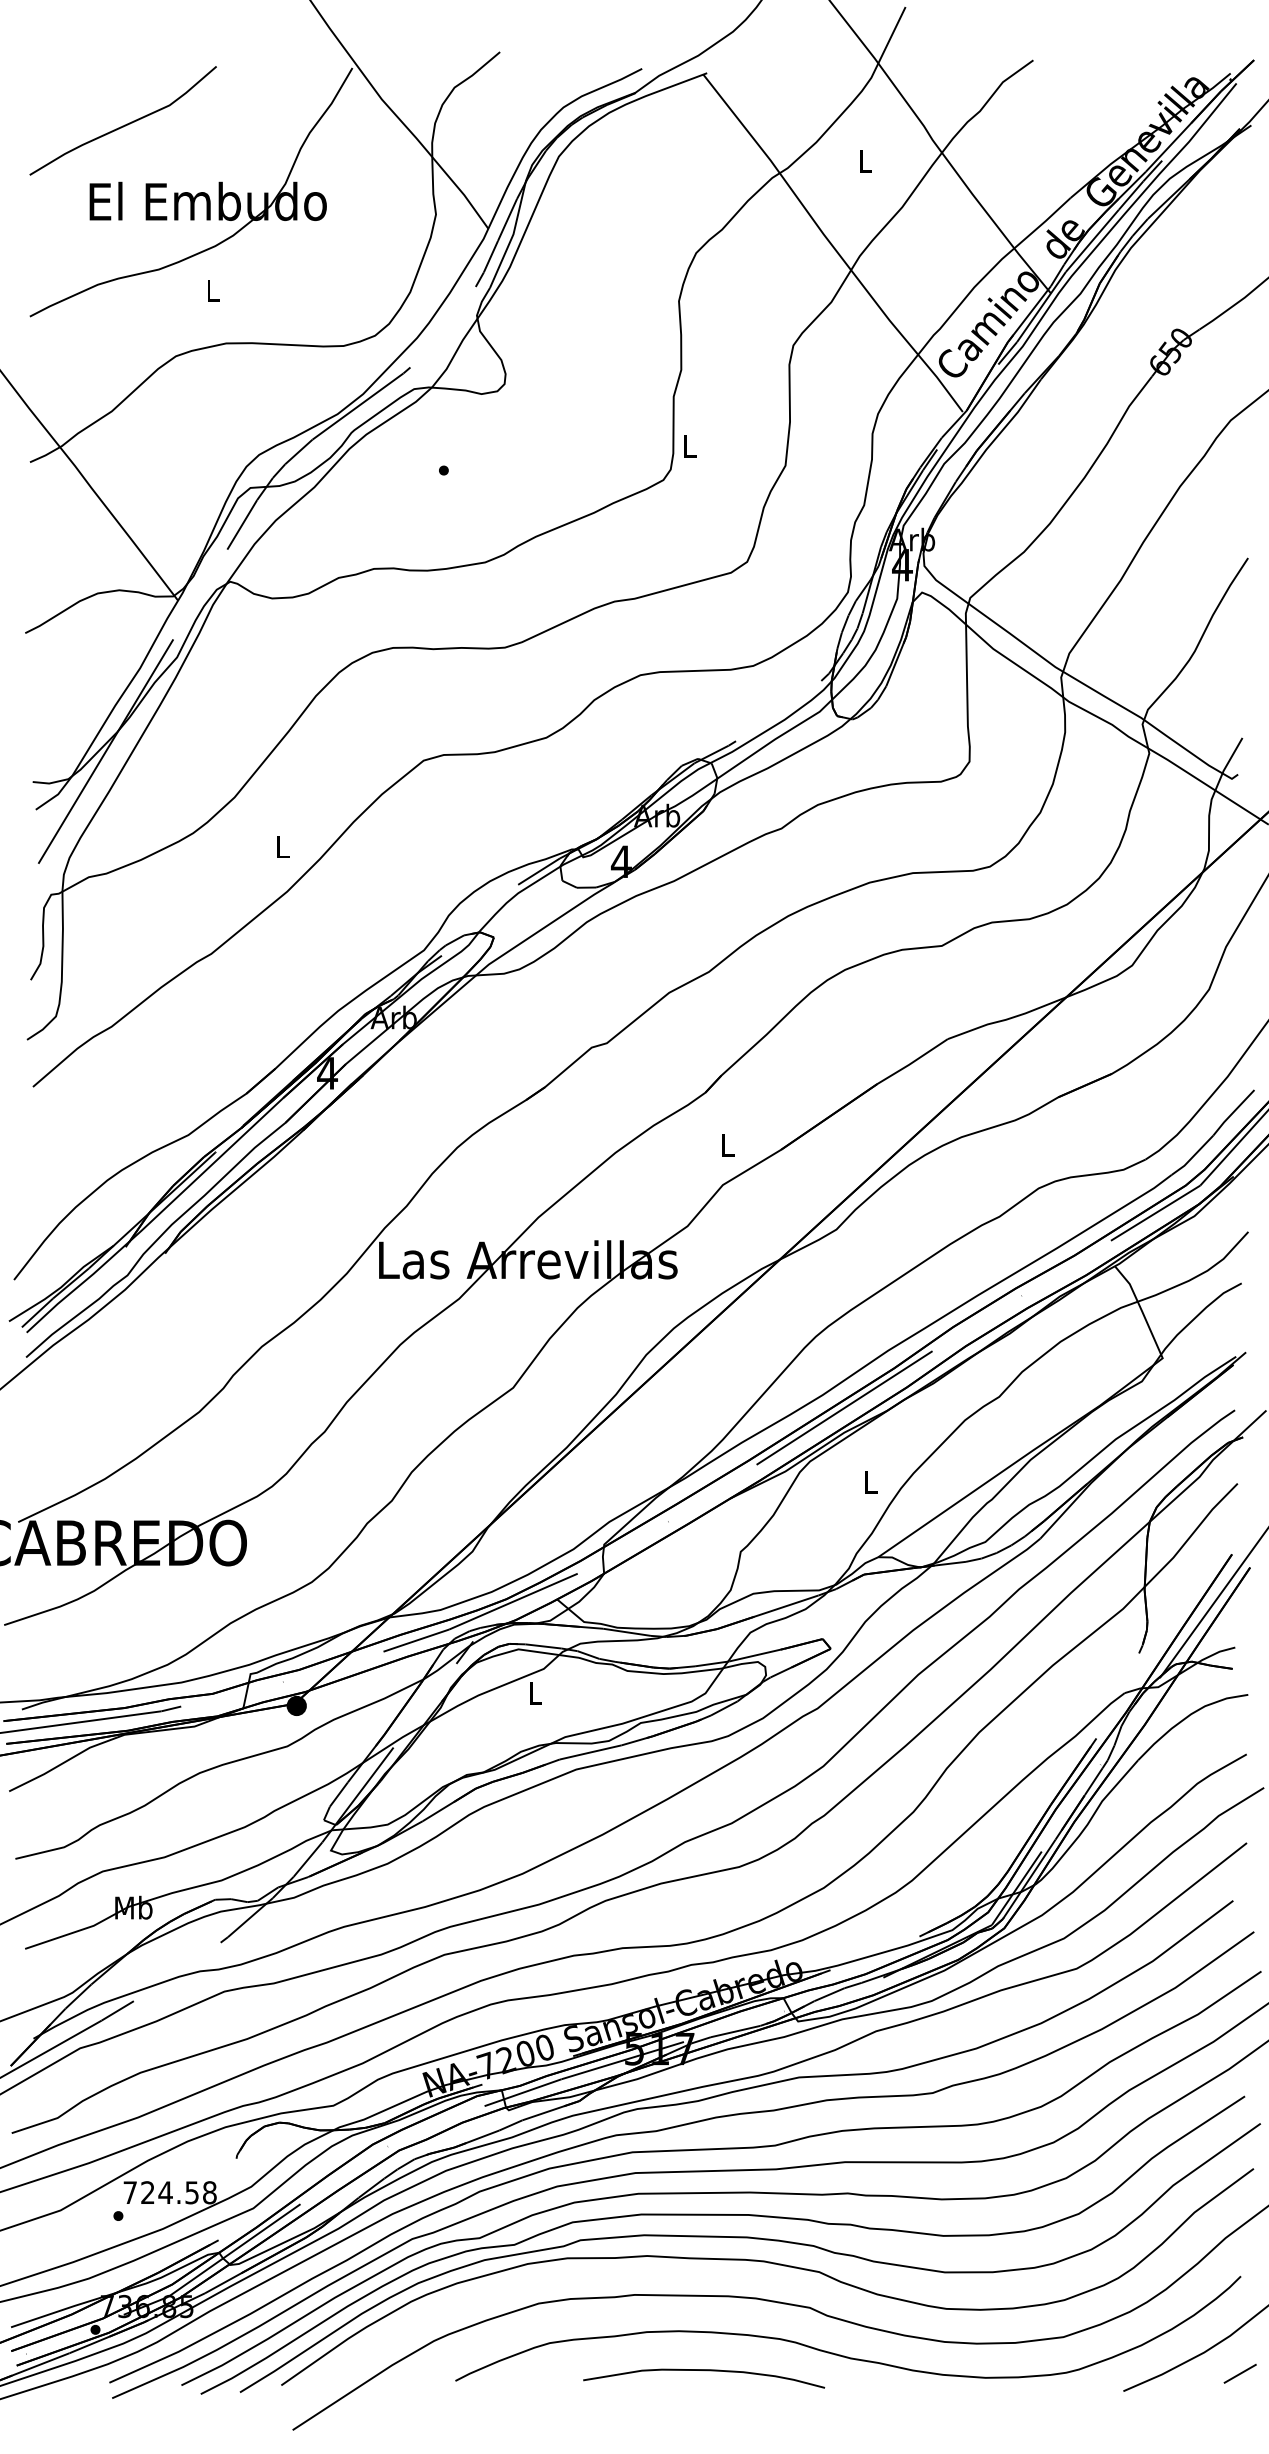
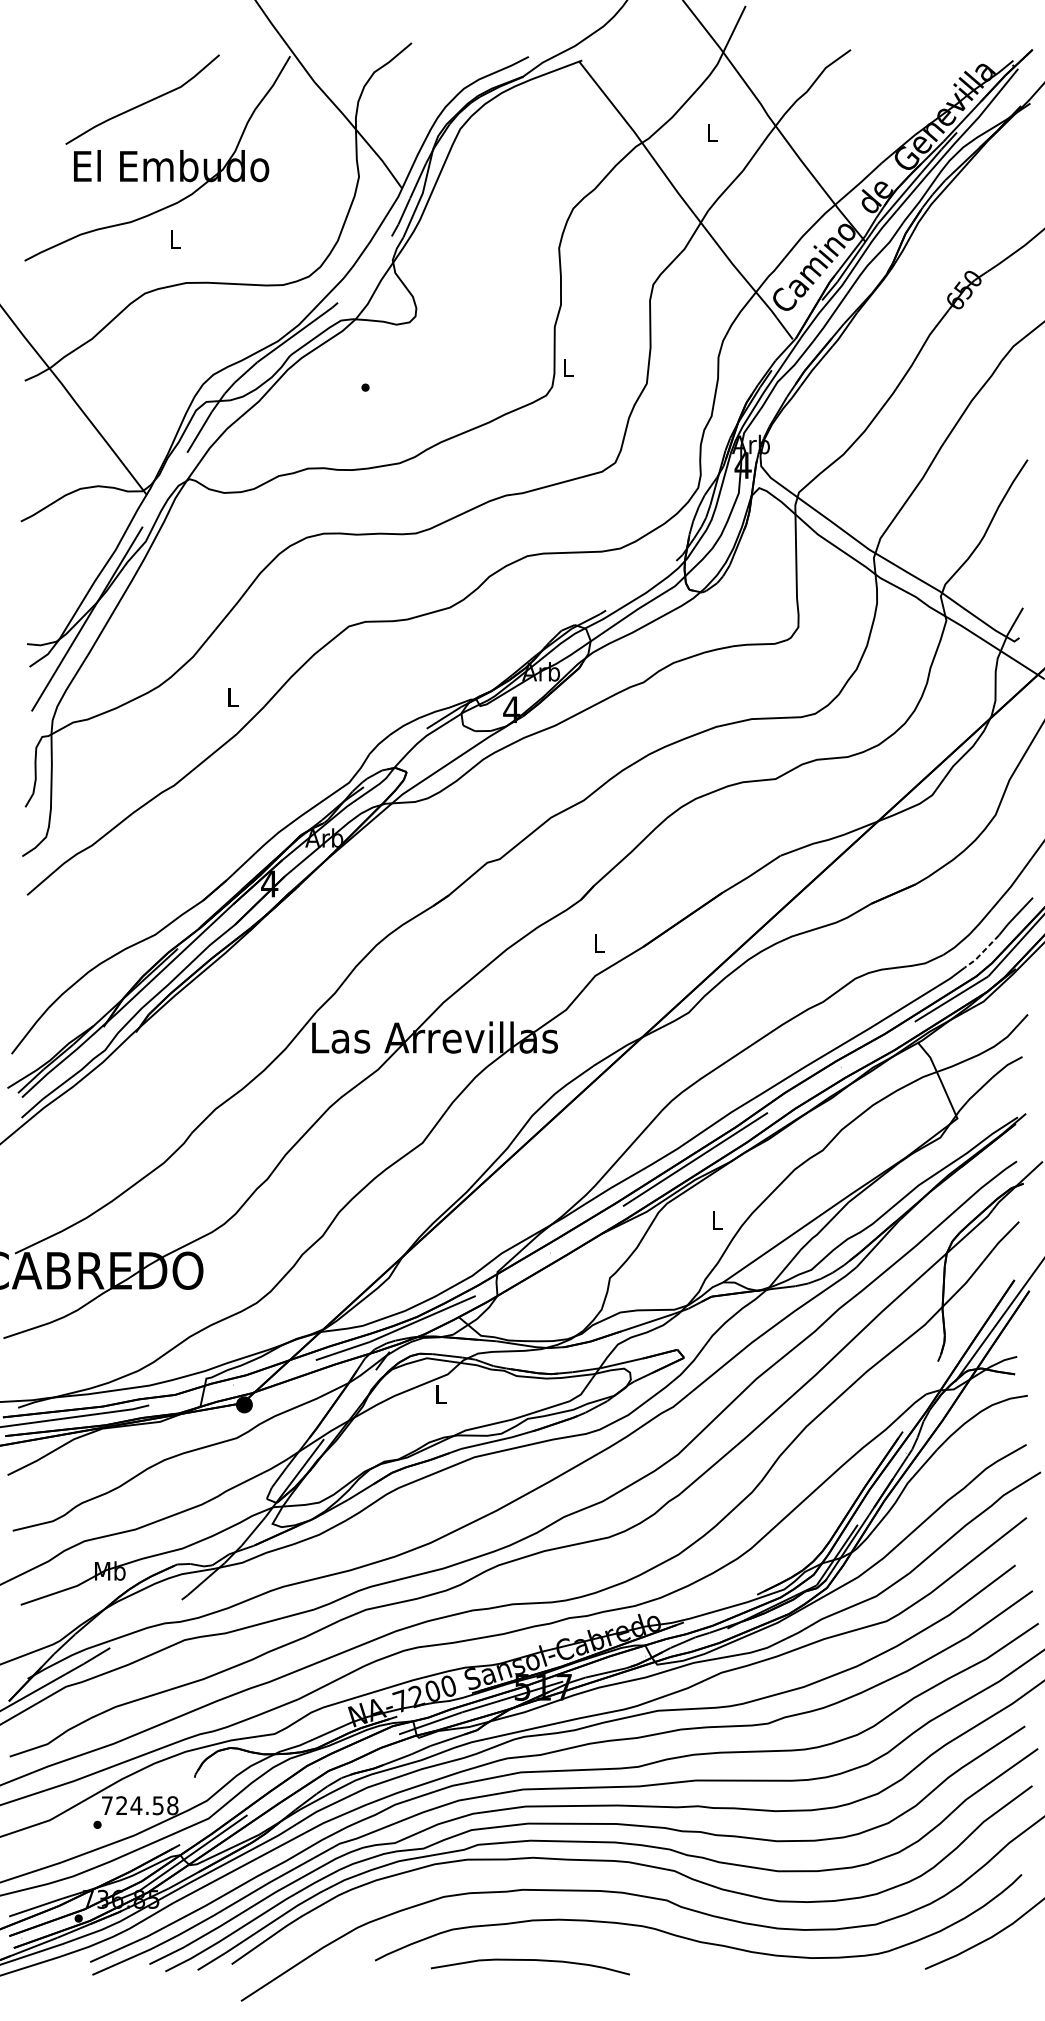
curve: (124, 124) -> (143, 102), moved
line: (1192, 1157) -> (981, 953), solid -> dashed
curve: (706, 2371) -> (532, 1961), moved
line: (1239, 2373) -> (1020, 1954), removed

